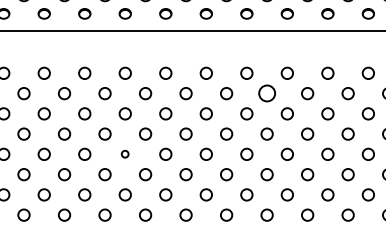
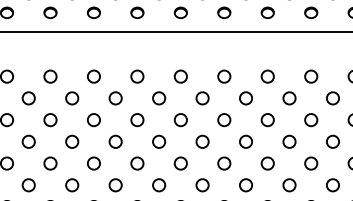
circle: (266, 93) -> (245, 98), size x0.71
circle: (124, 153) -> (93, 162), size x1.67

